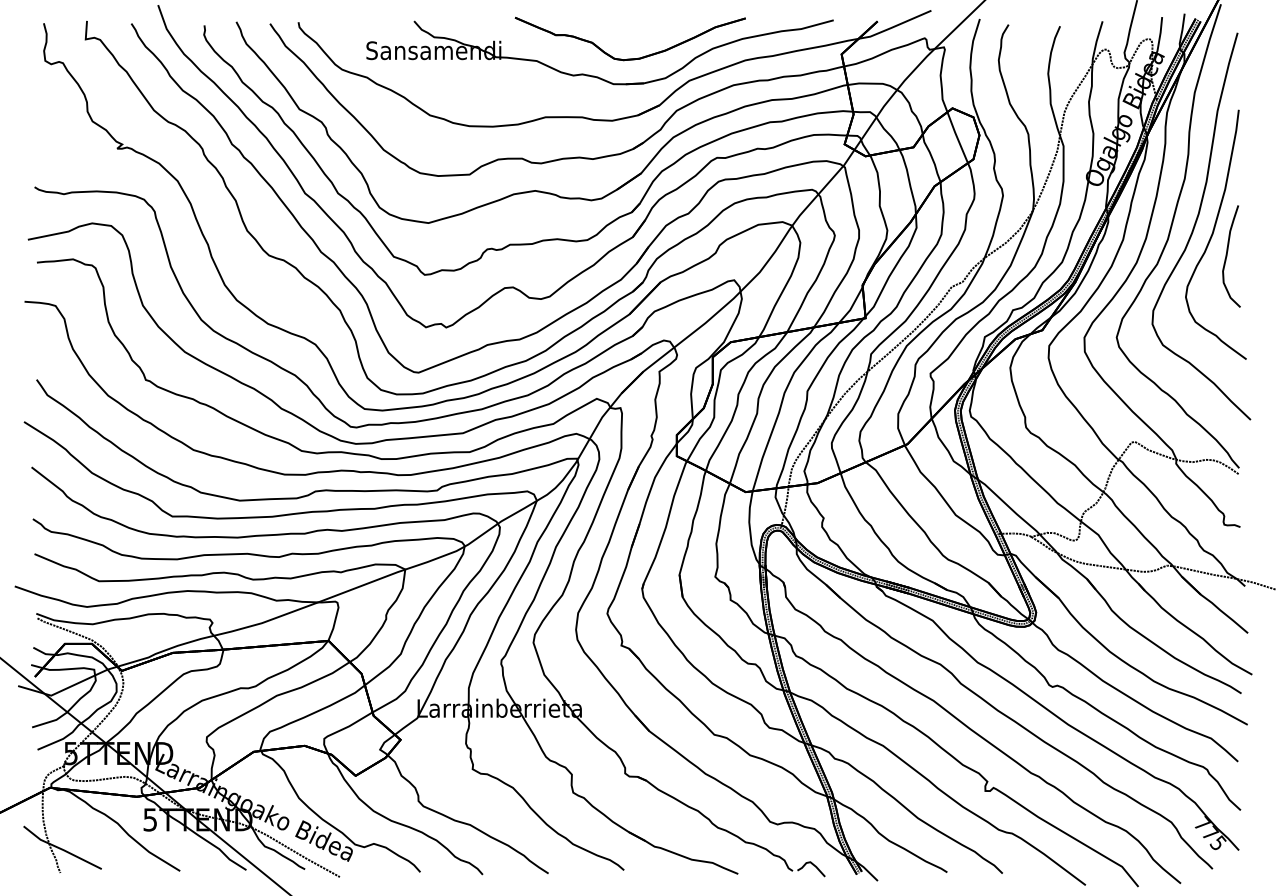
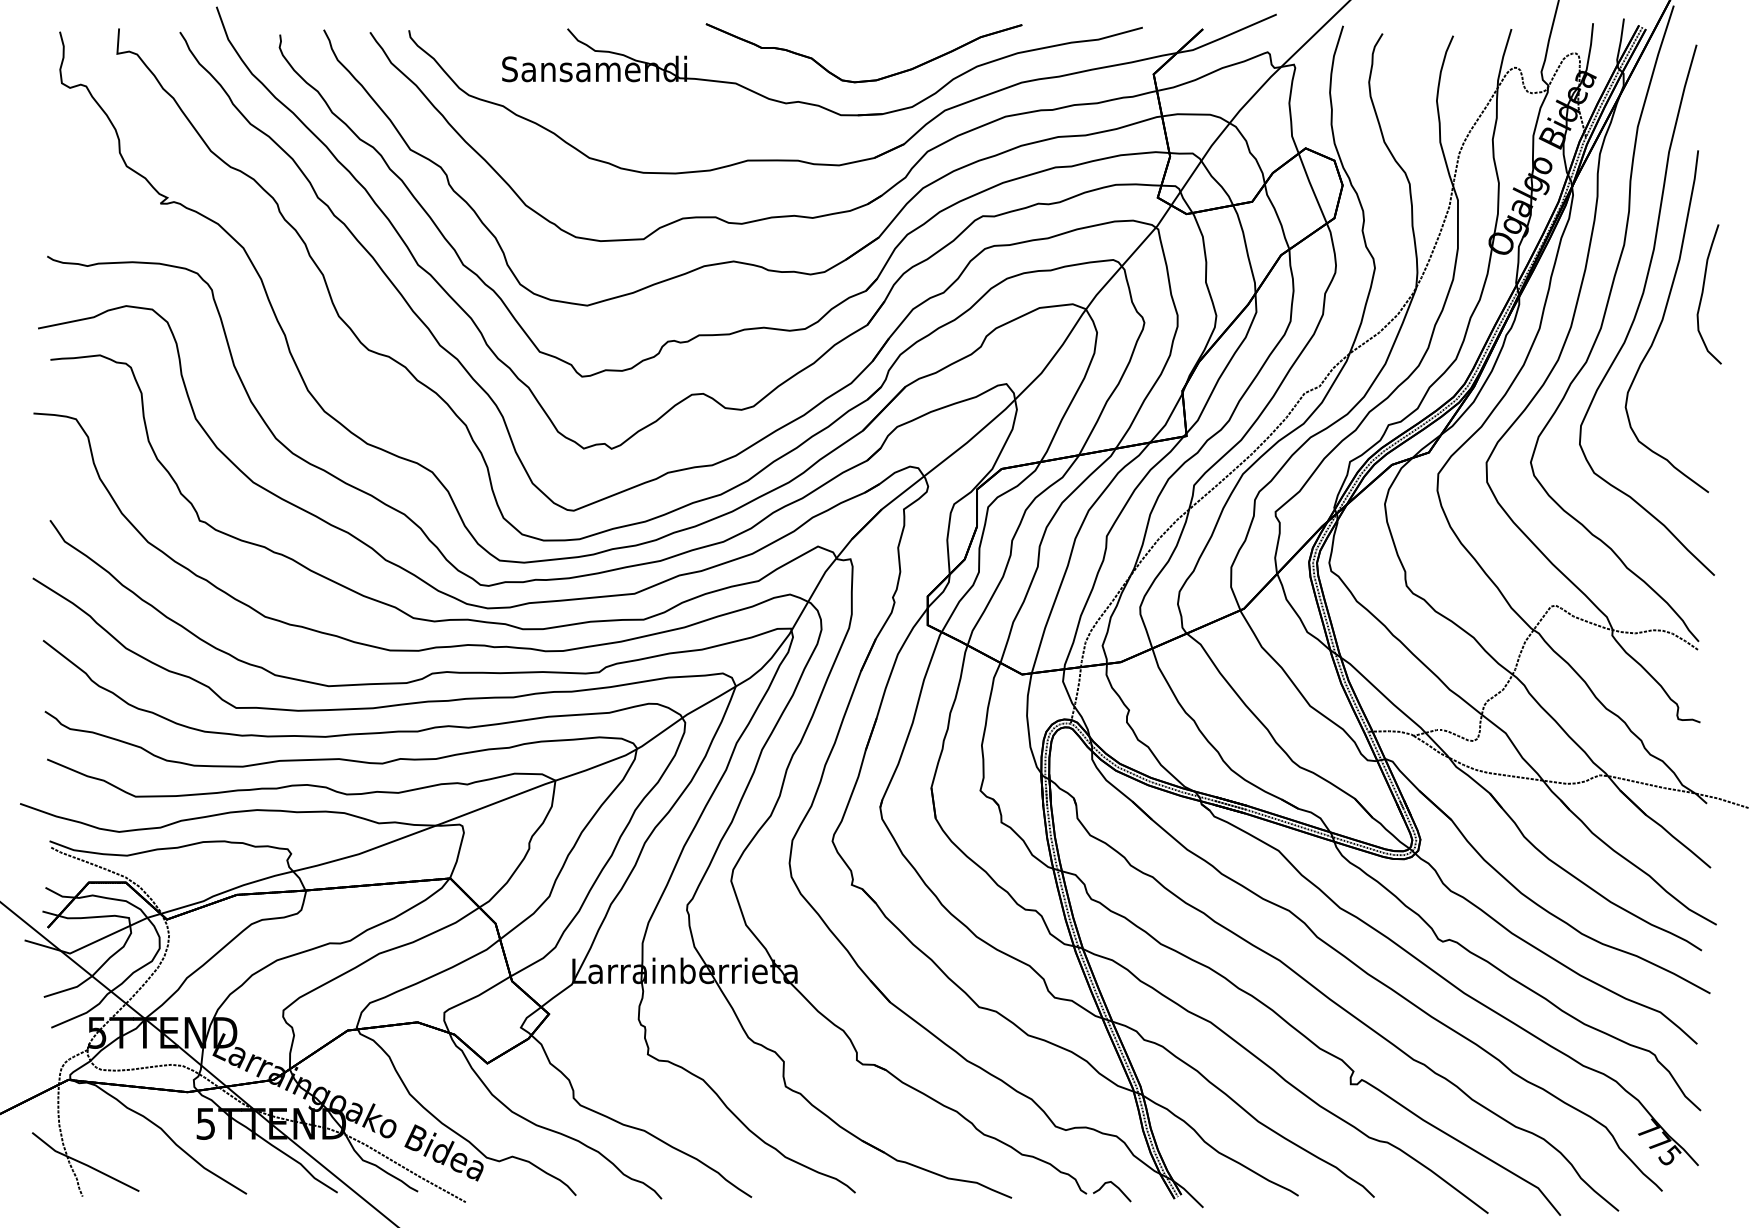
curve: (1227, 255) -> (1703, 293), moved

